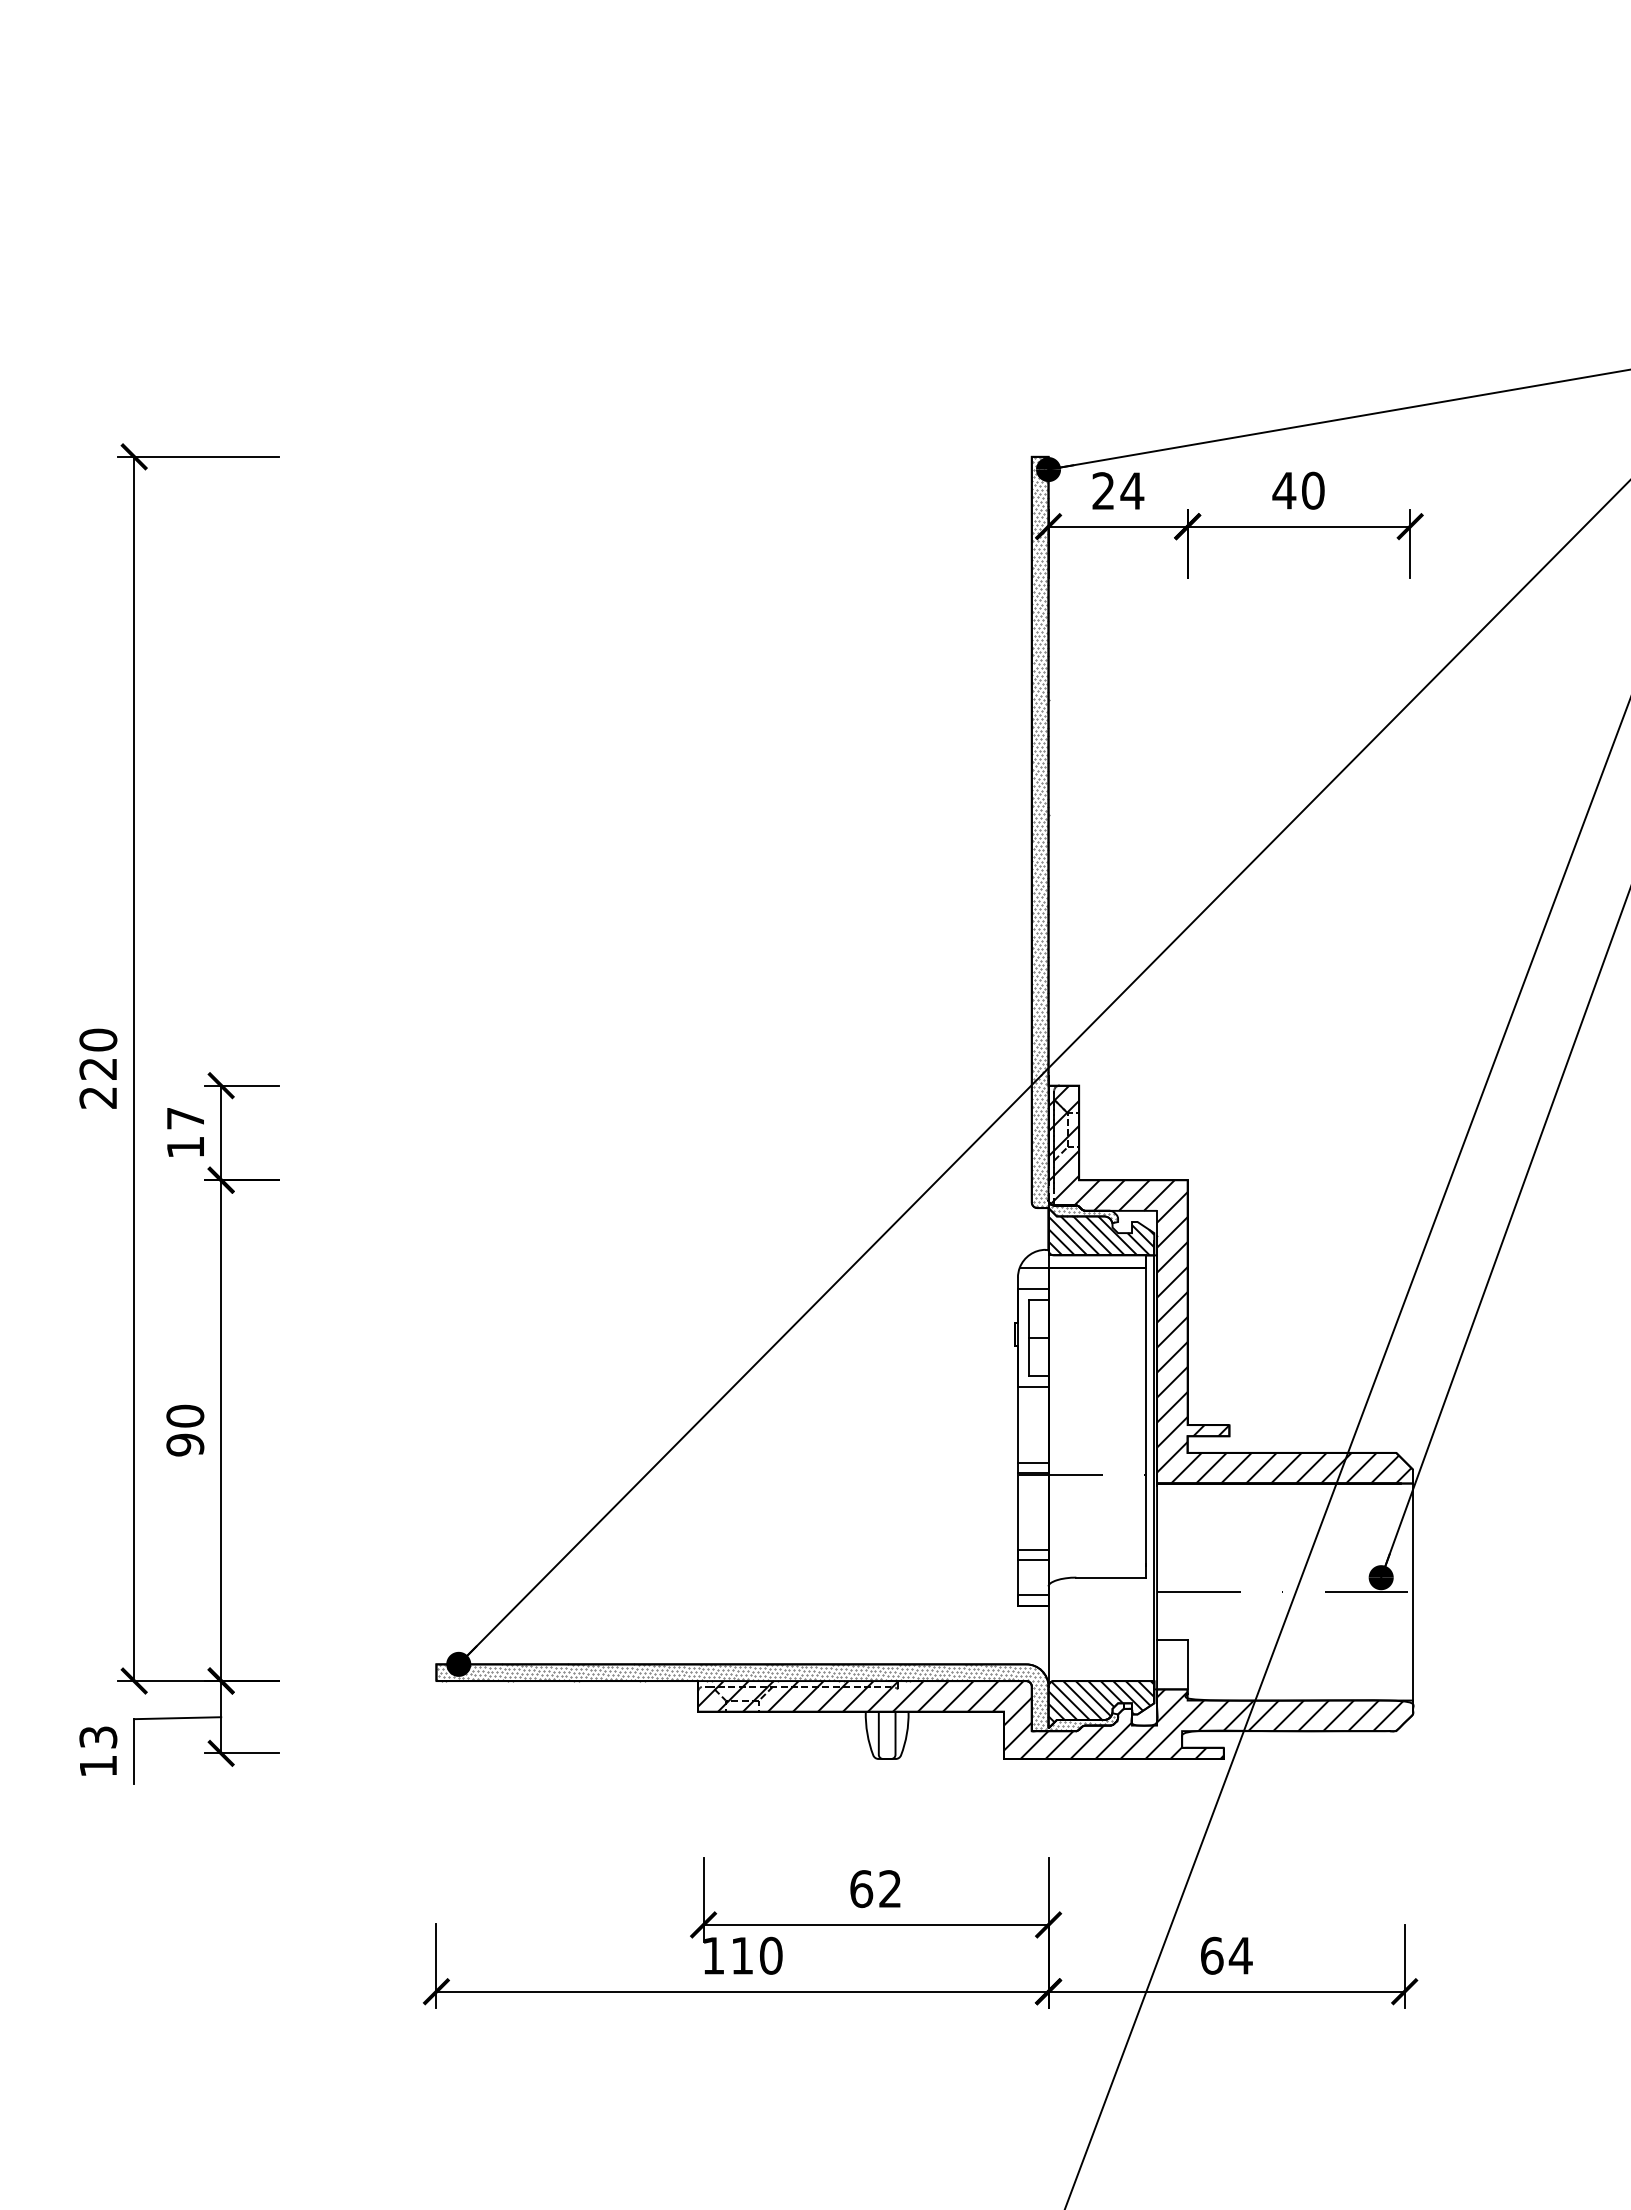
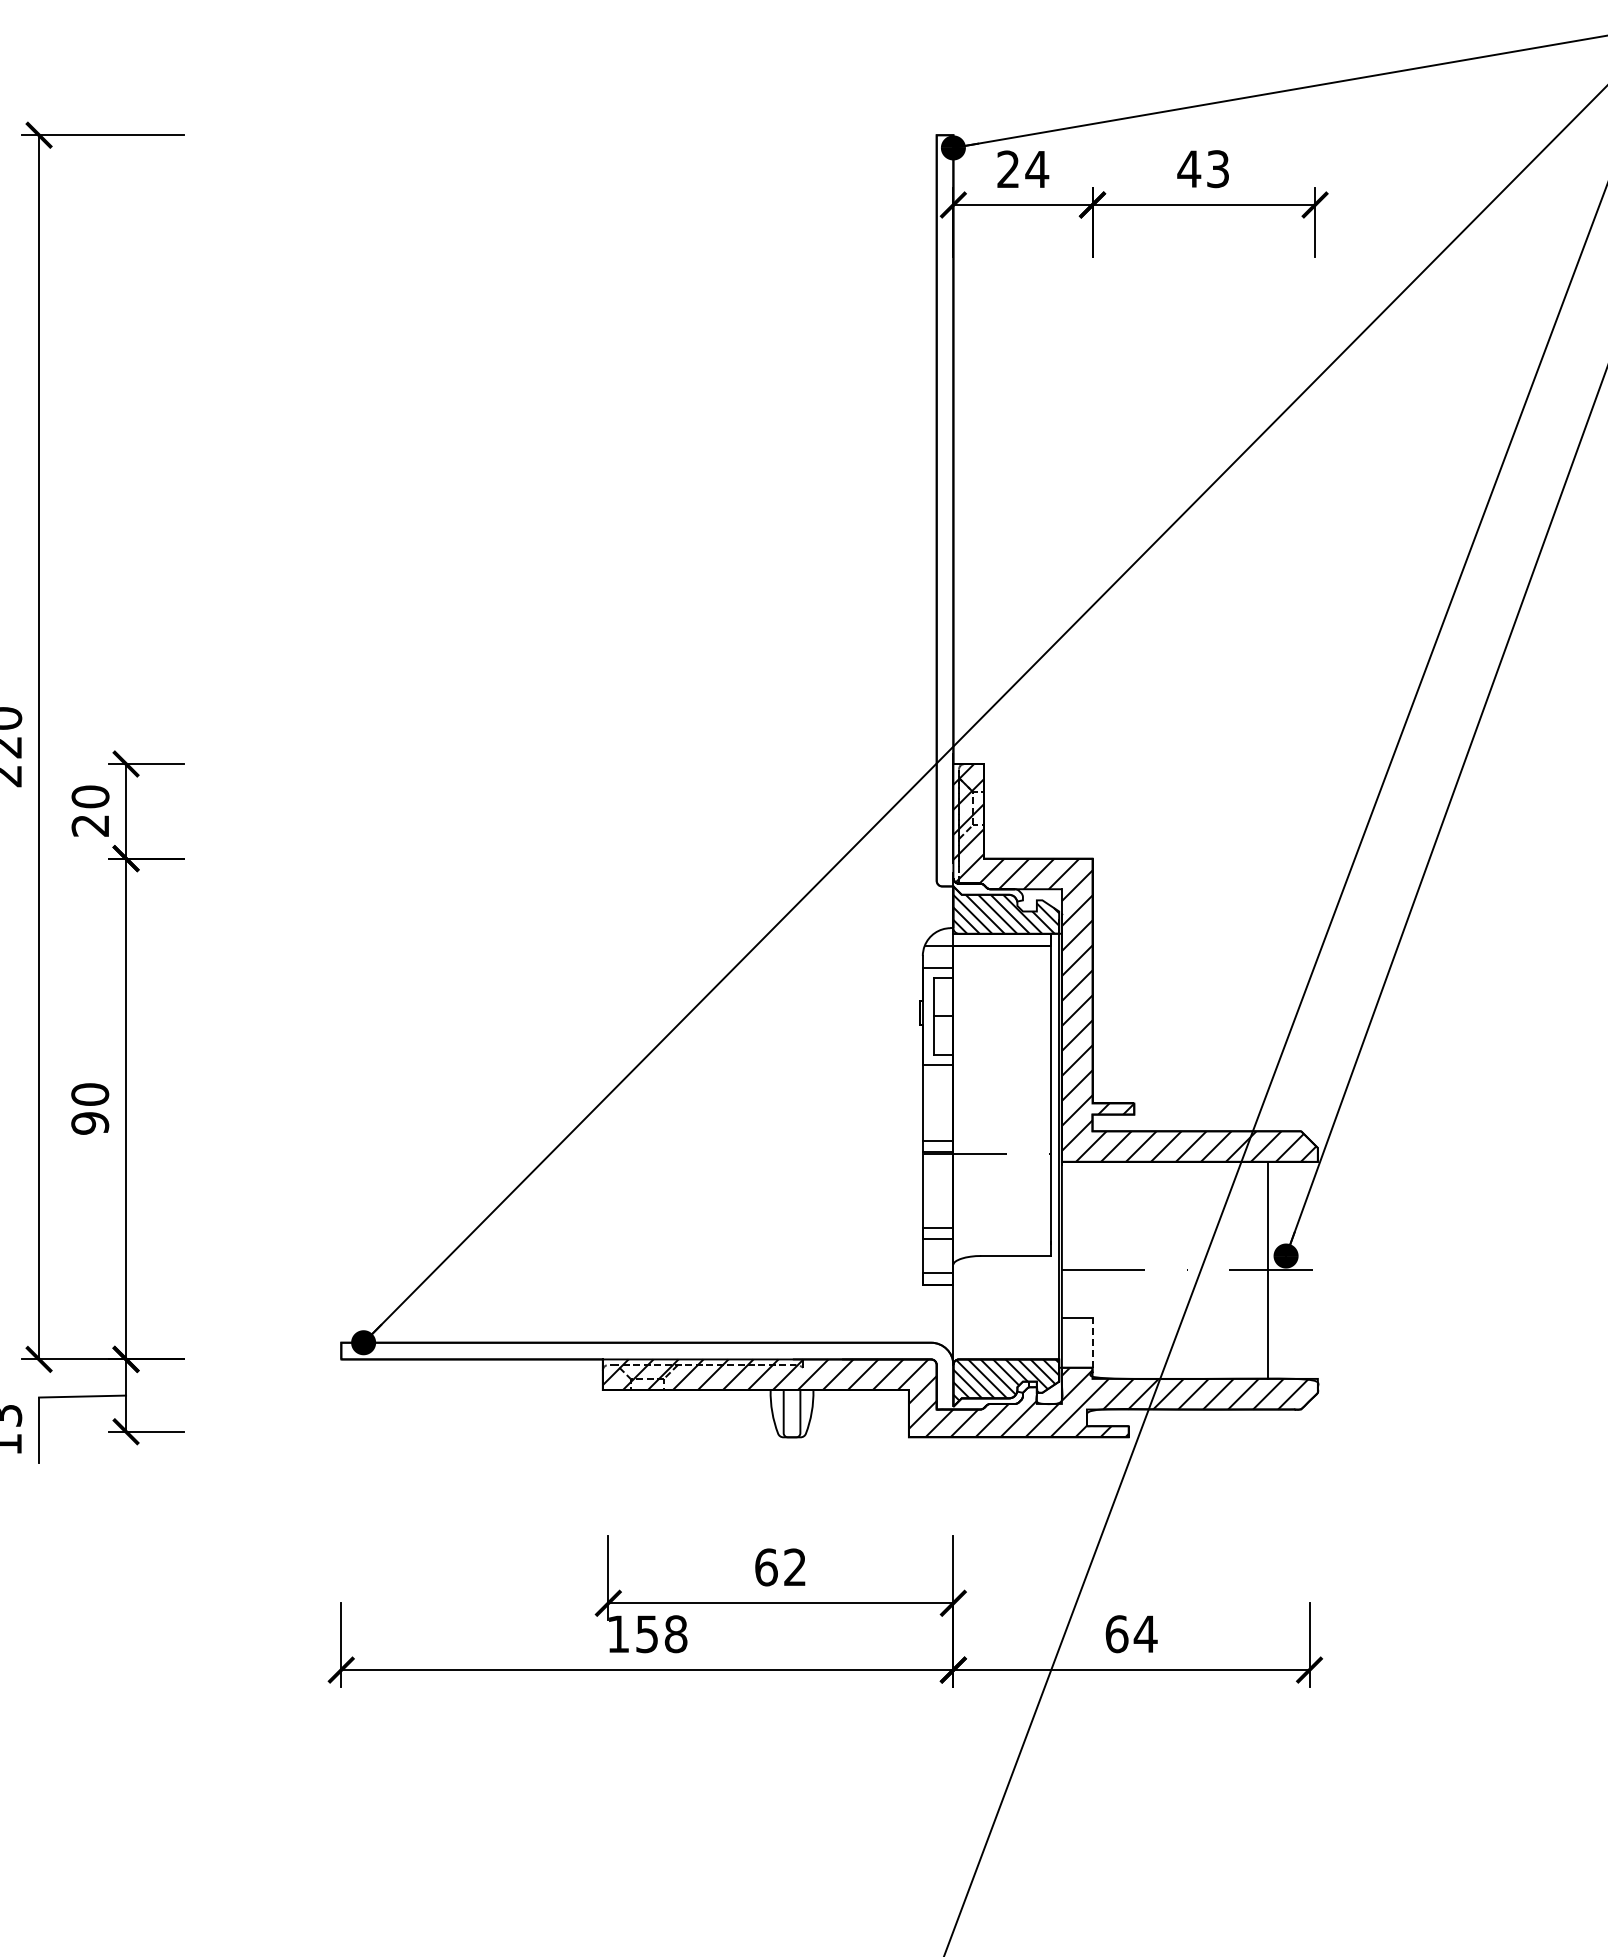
text: (1313, 490) -> (1218, 168), 40 -> 43
hatch: (1073, 839) -> (978, 517), removed
text: (185, 1132) -> (90, 810), 17 -> 20
line: (1413, 1591) -> (1268, 1269), moved
line: (1187, 1664) -> (1092, 1342), solid -> dashed
hatch: (776, 1697) -> (681, 1375), removed
text: (756, 1955) -> (661, 1633), 110 -> 158

